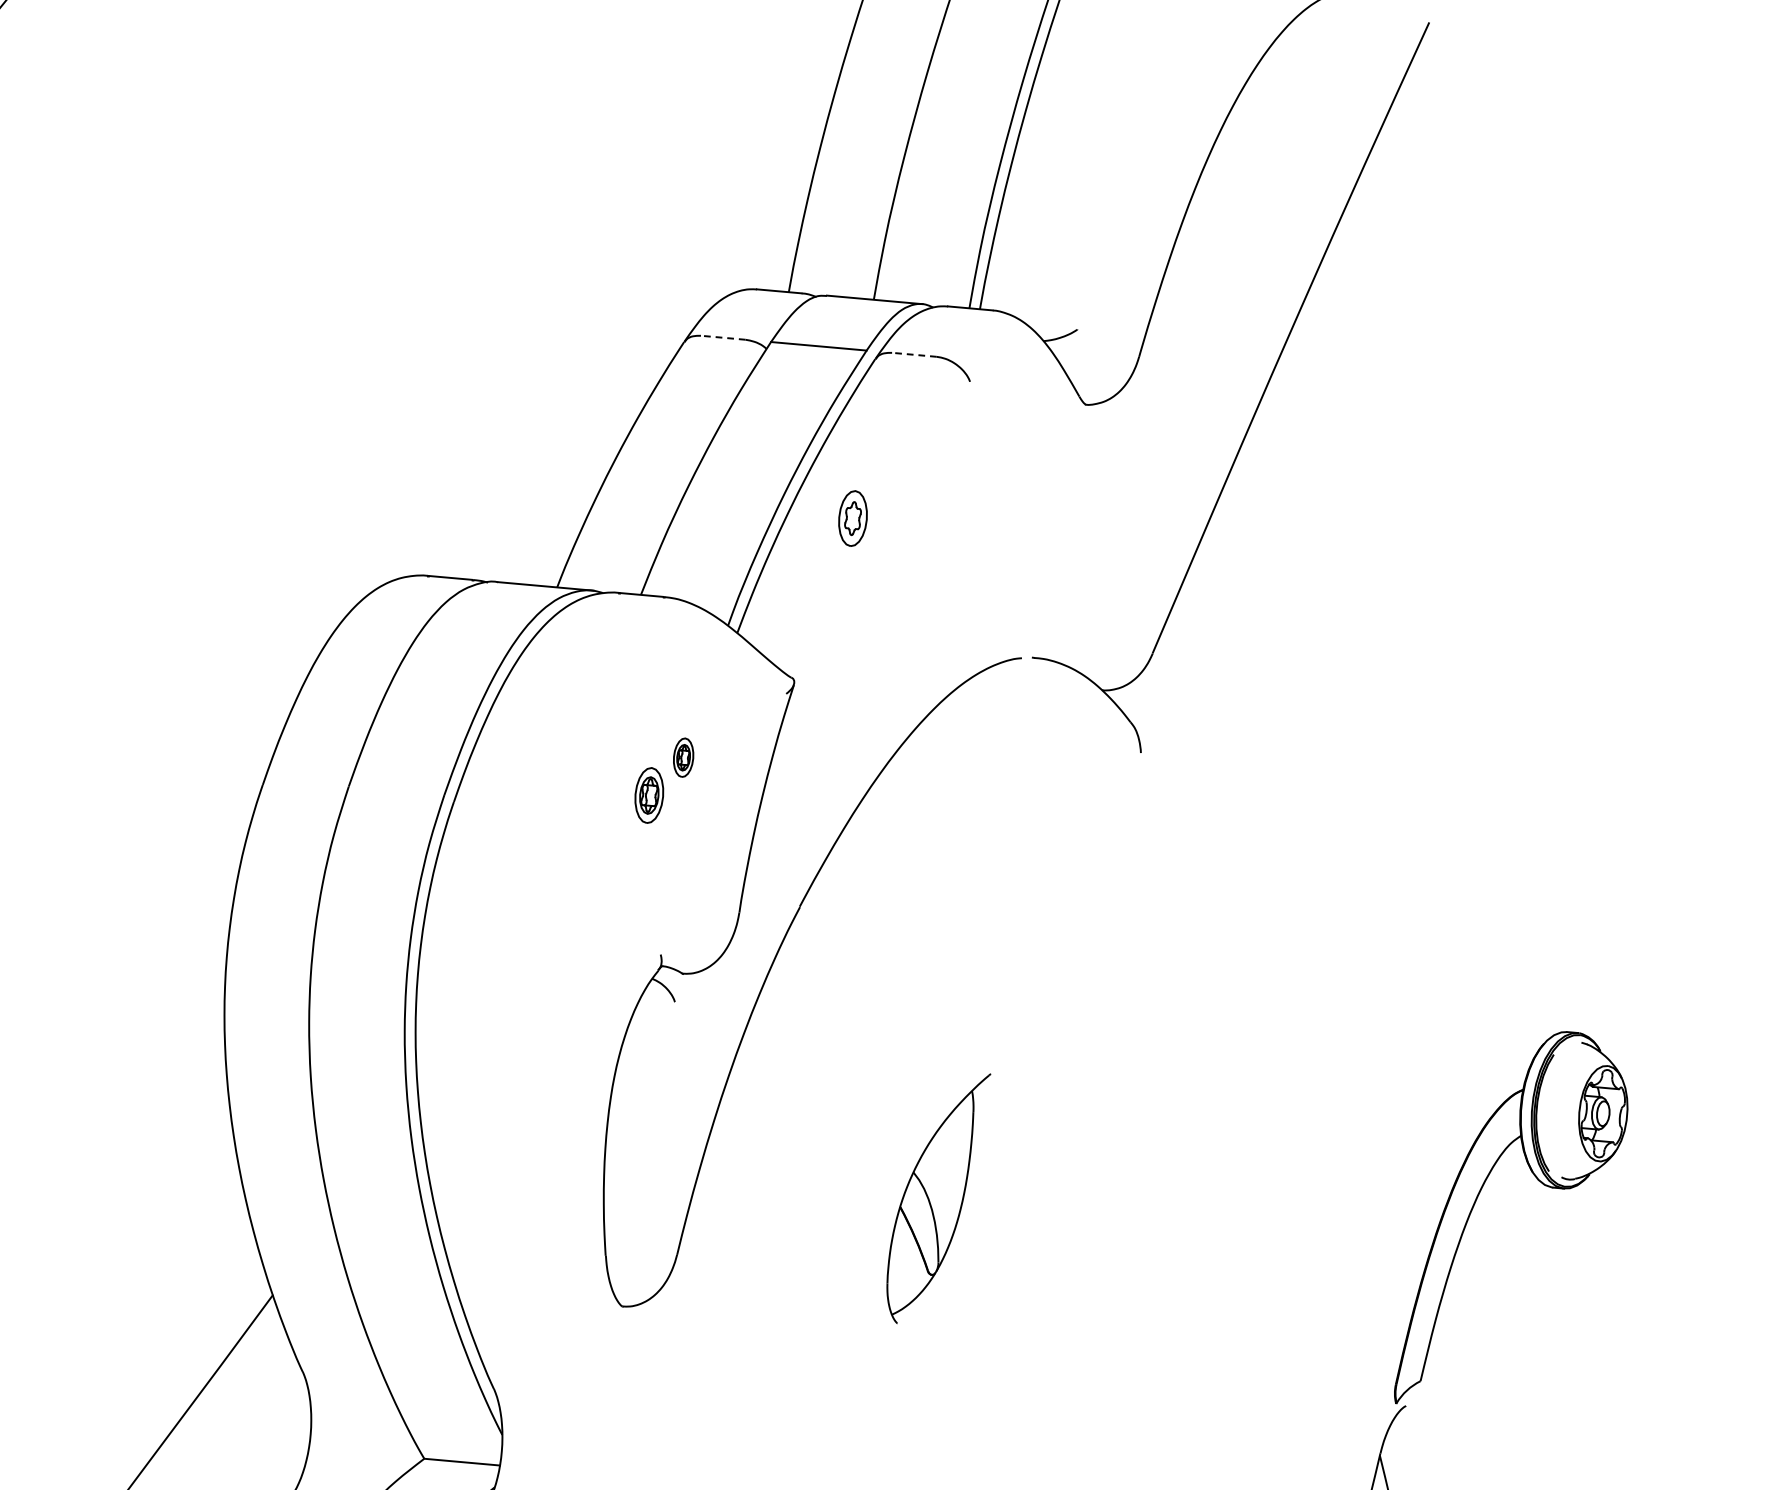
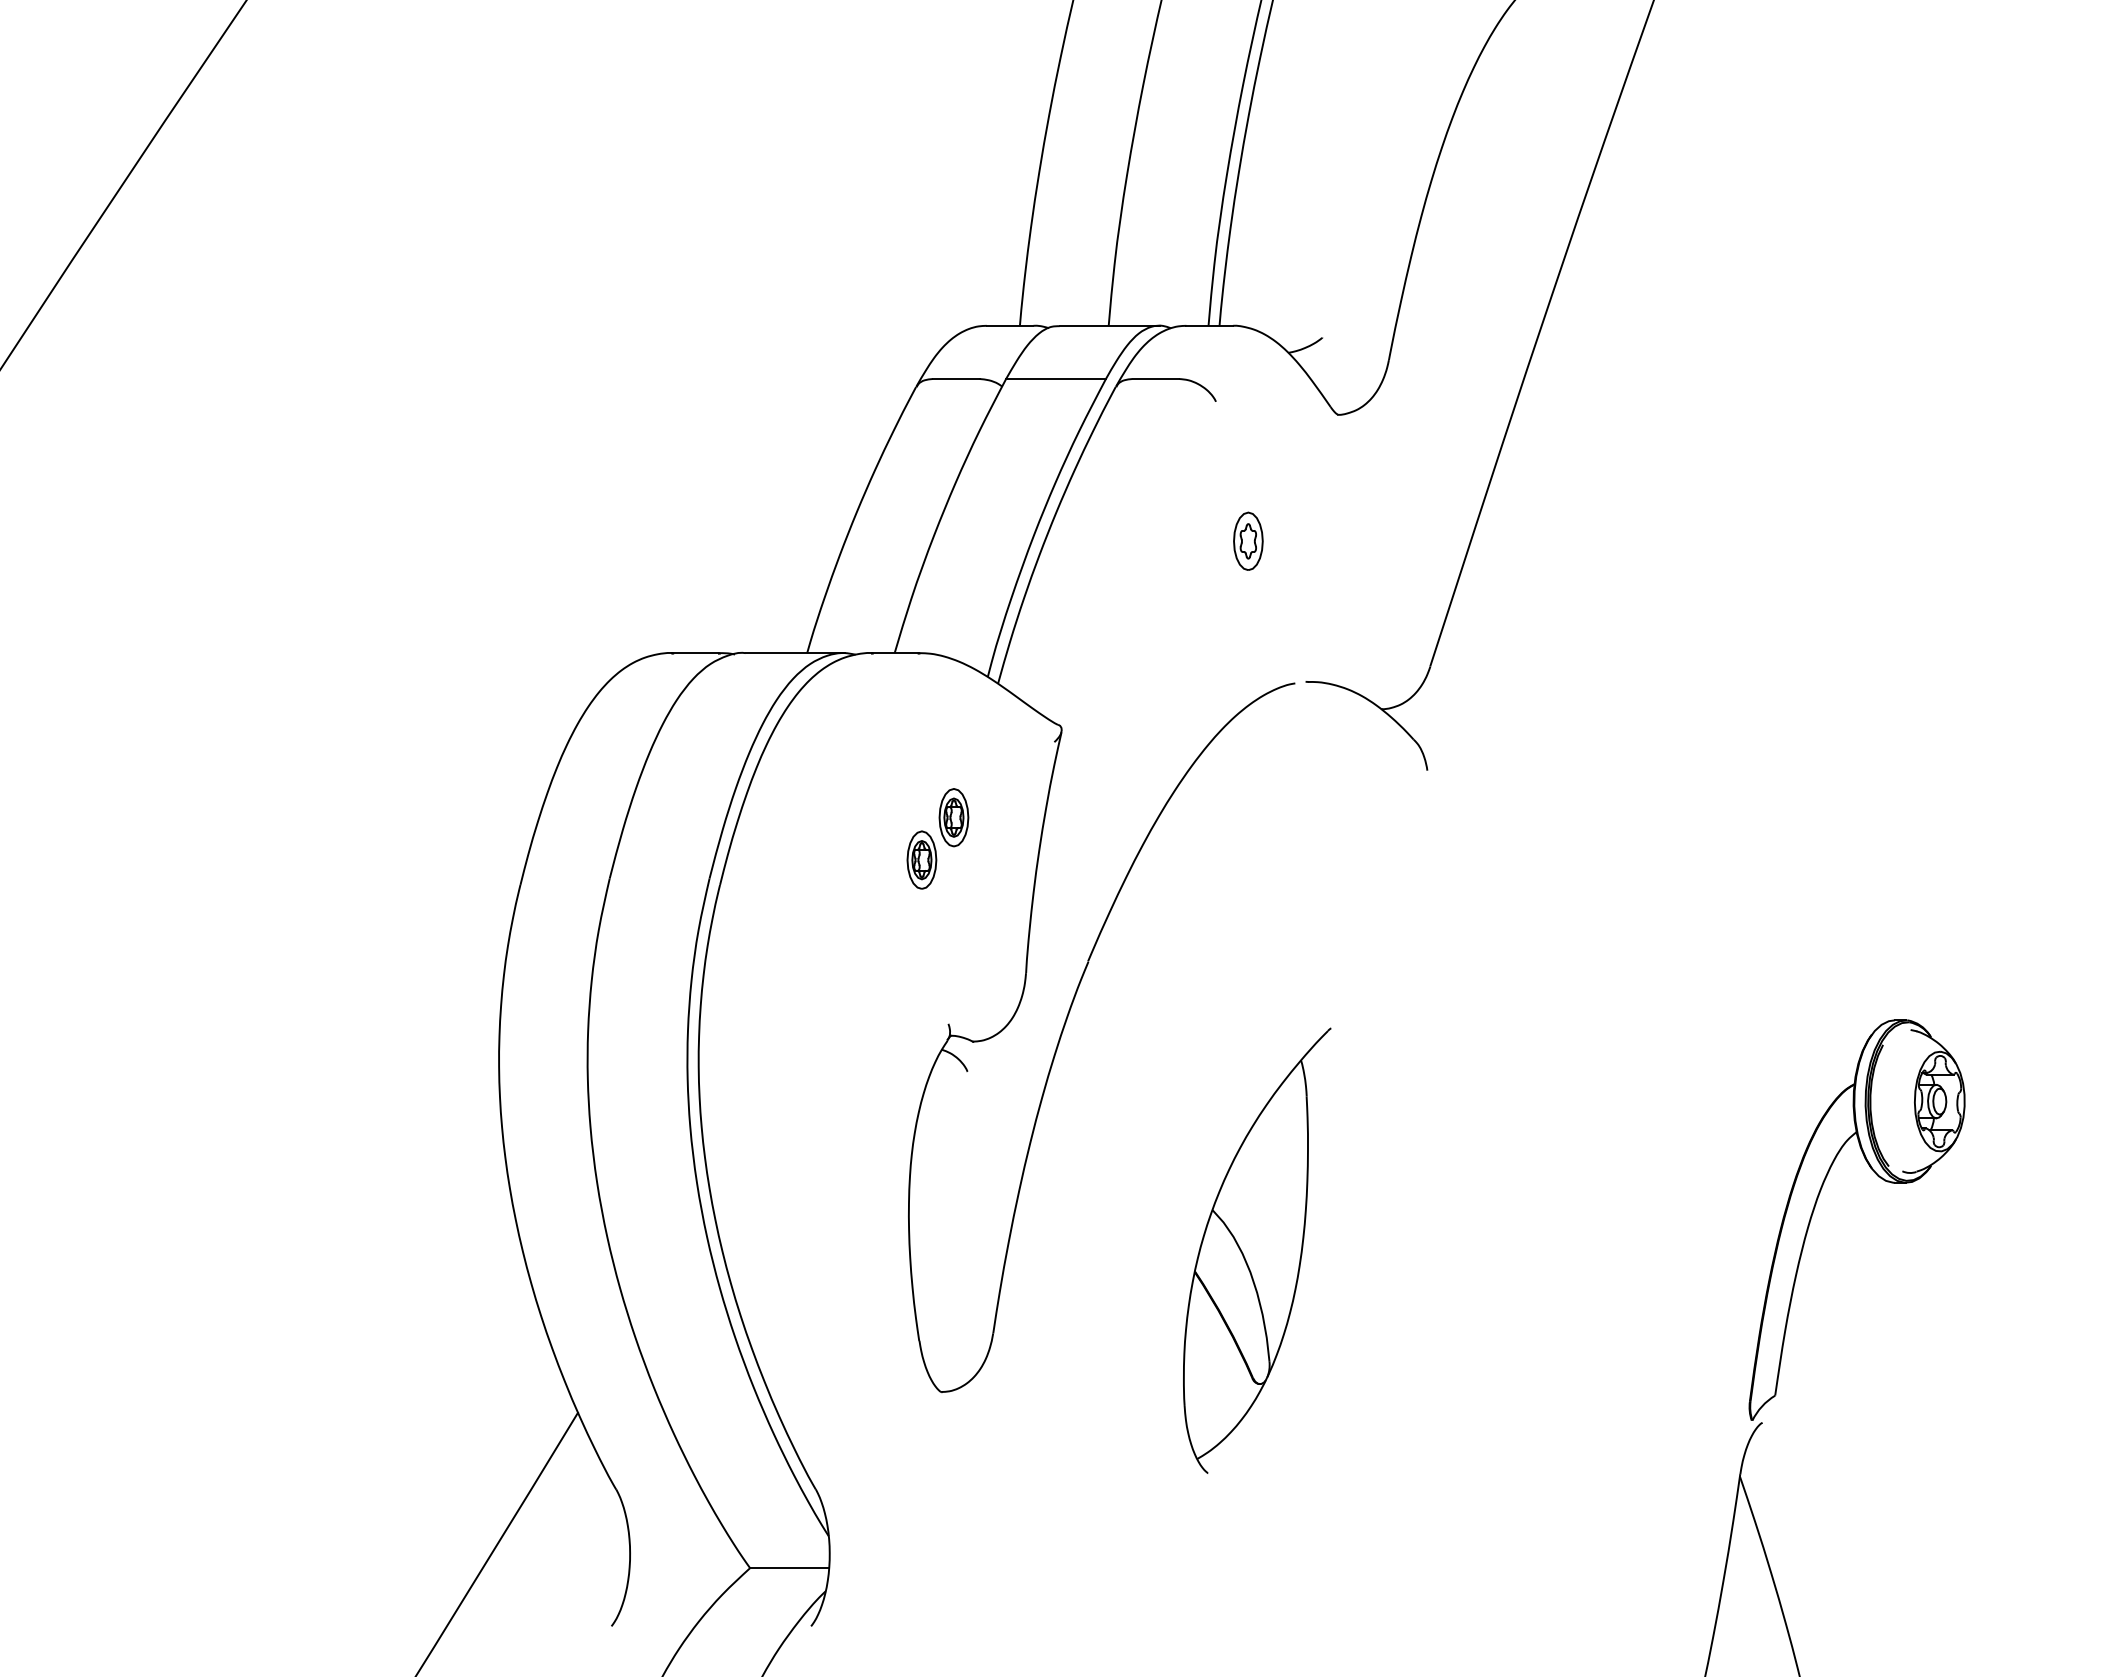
line: (722, 338) -> (955, 379), dashed -> solid
line: (914, 355) -> (1155, 379), dashed -> solid
part: (853, 517) -> (1248, 540), moved
part: (683, 757) -> (953, 817), size x1.43
part: (937, 1197) -> (1257, 1250), size x1.67

